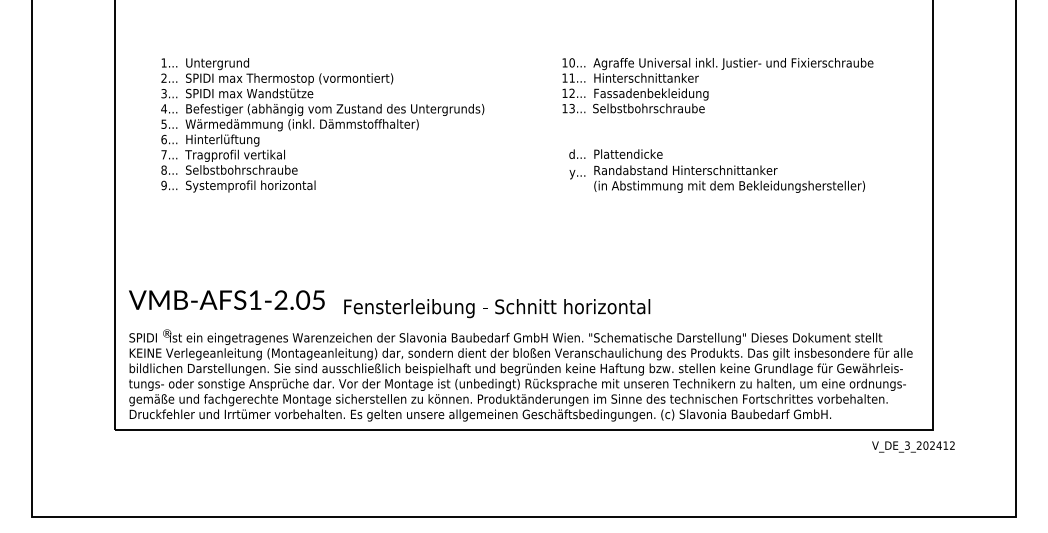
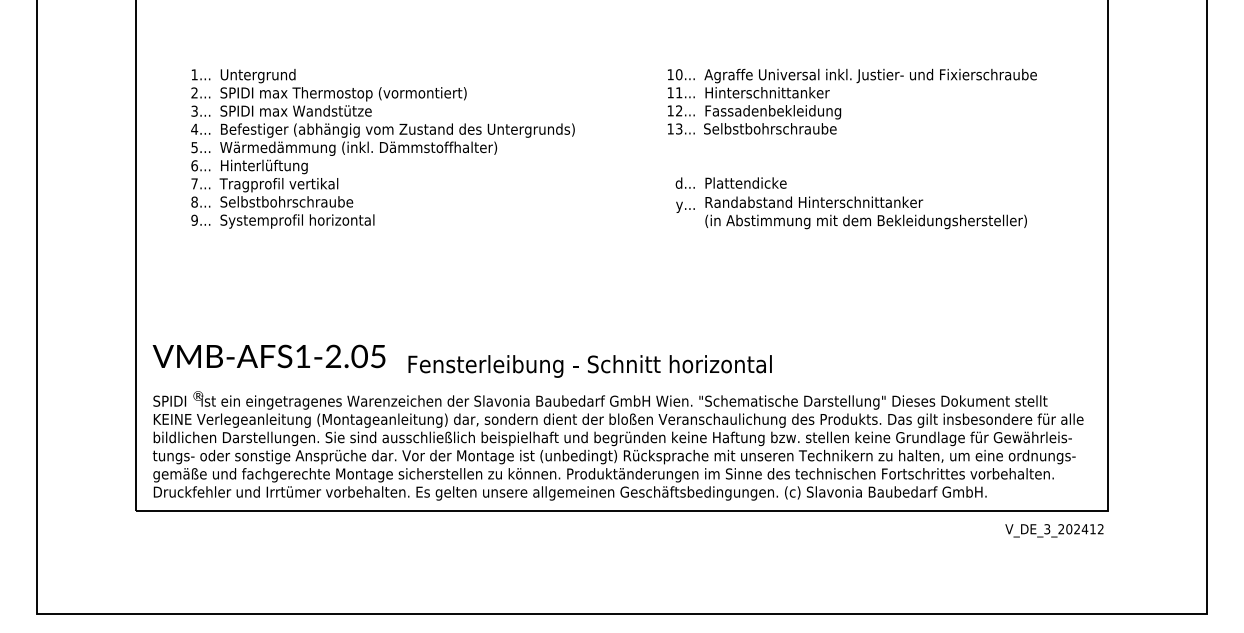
text: (913, 446) -> (1054, 530), moved

